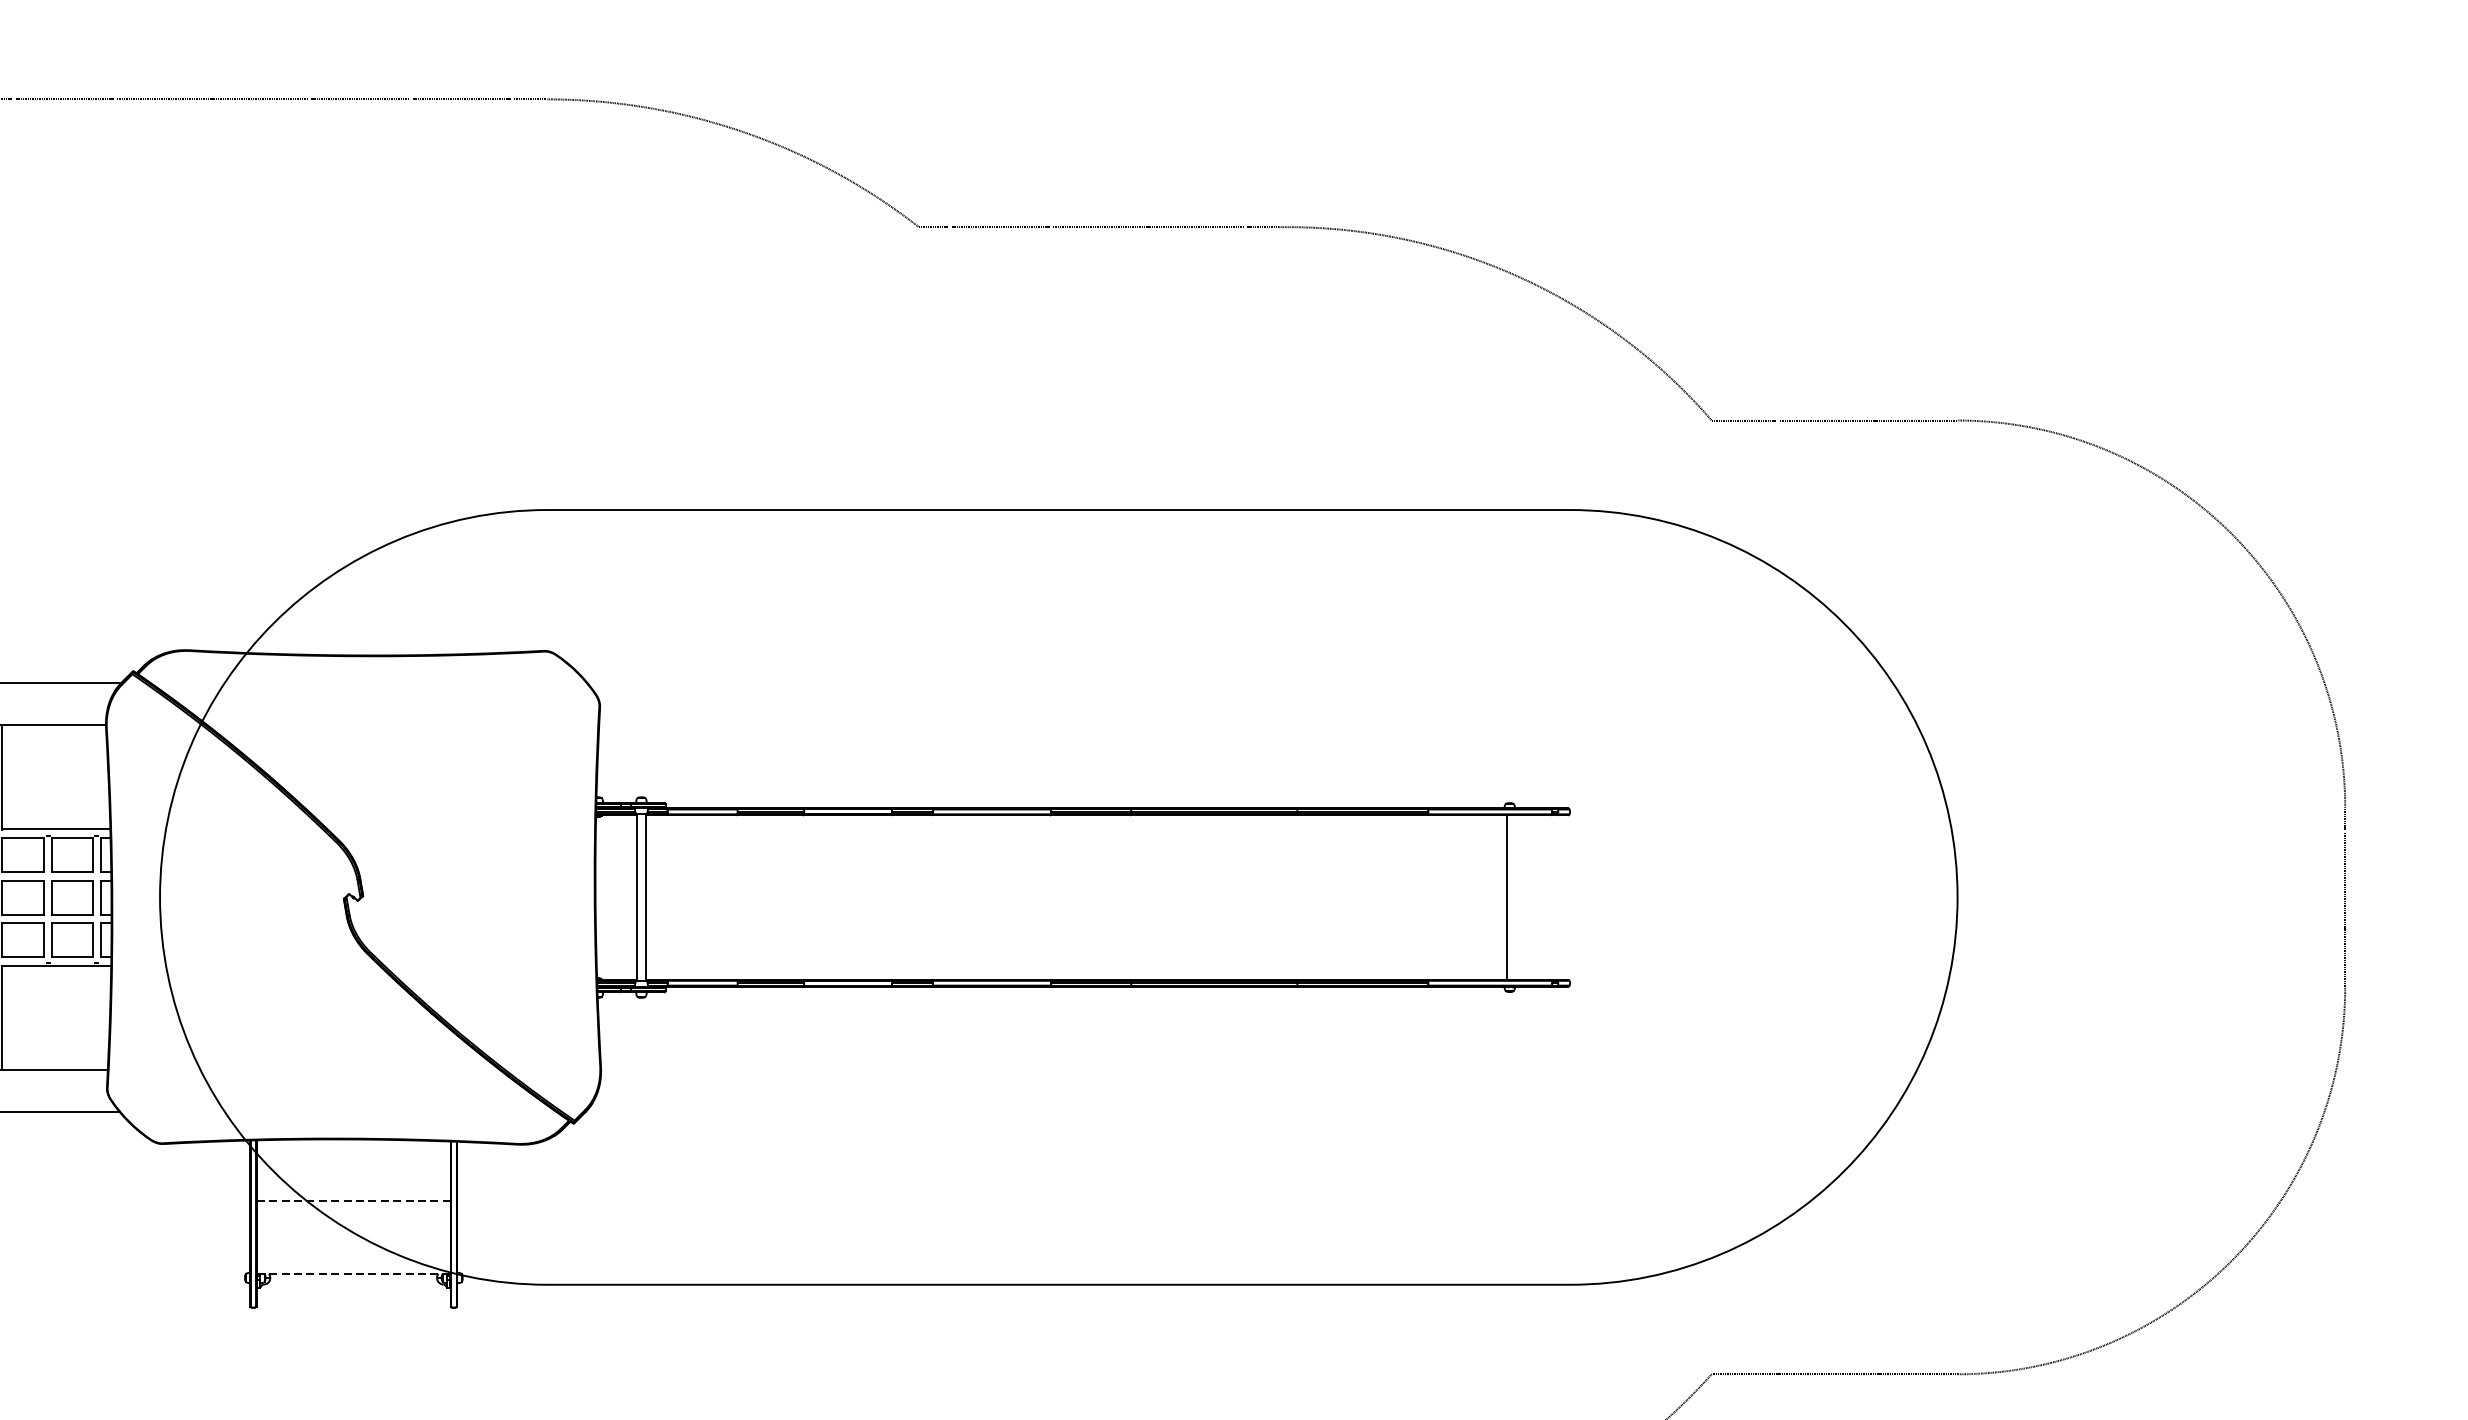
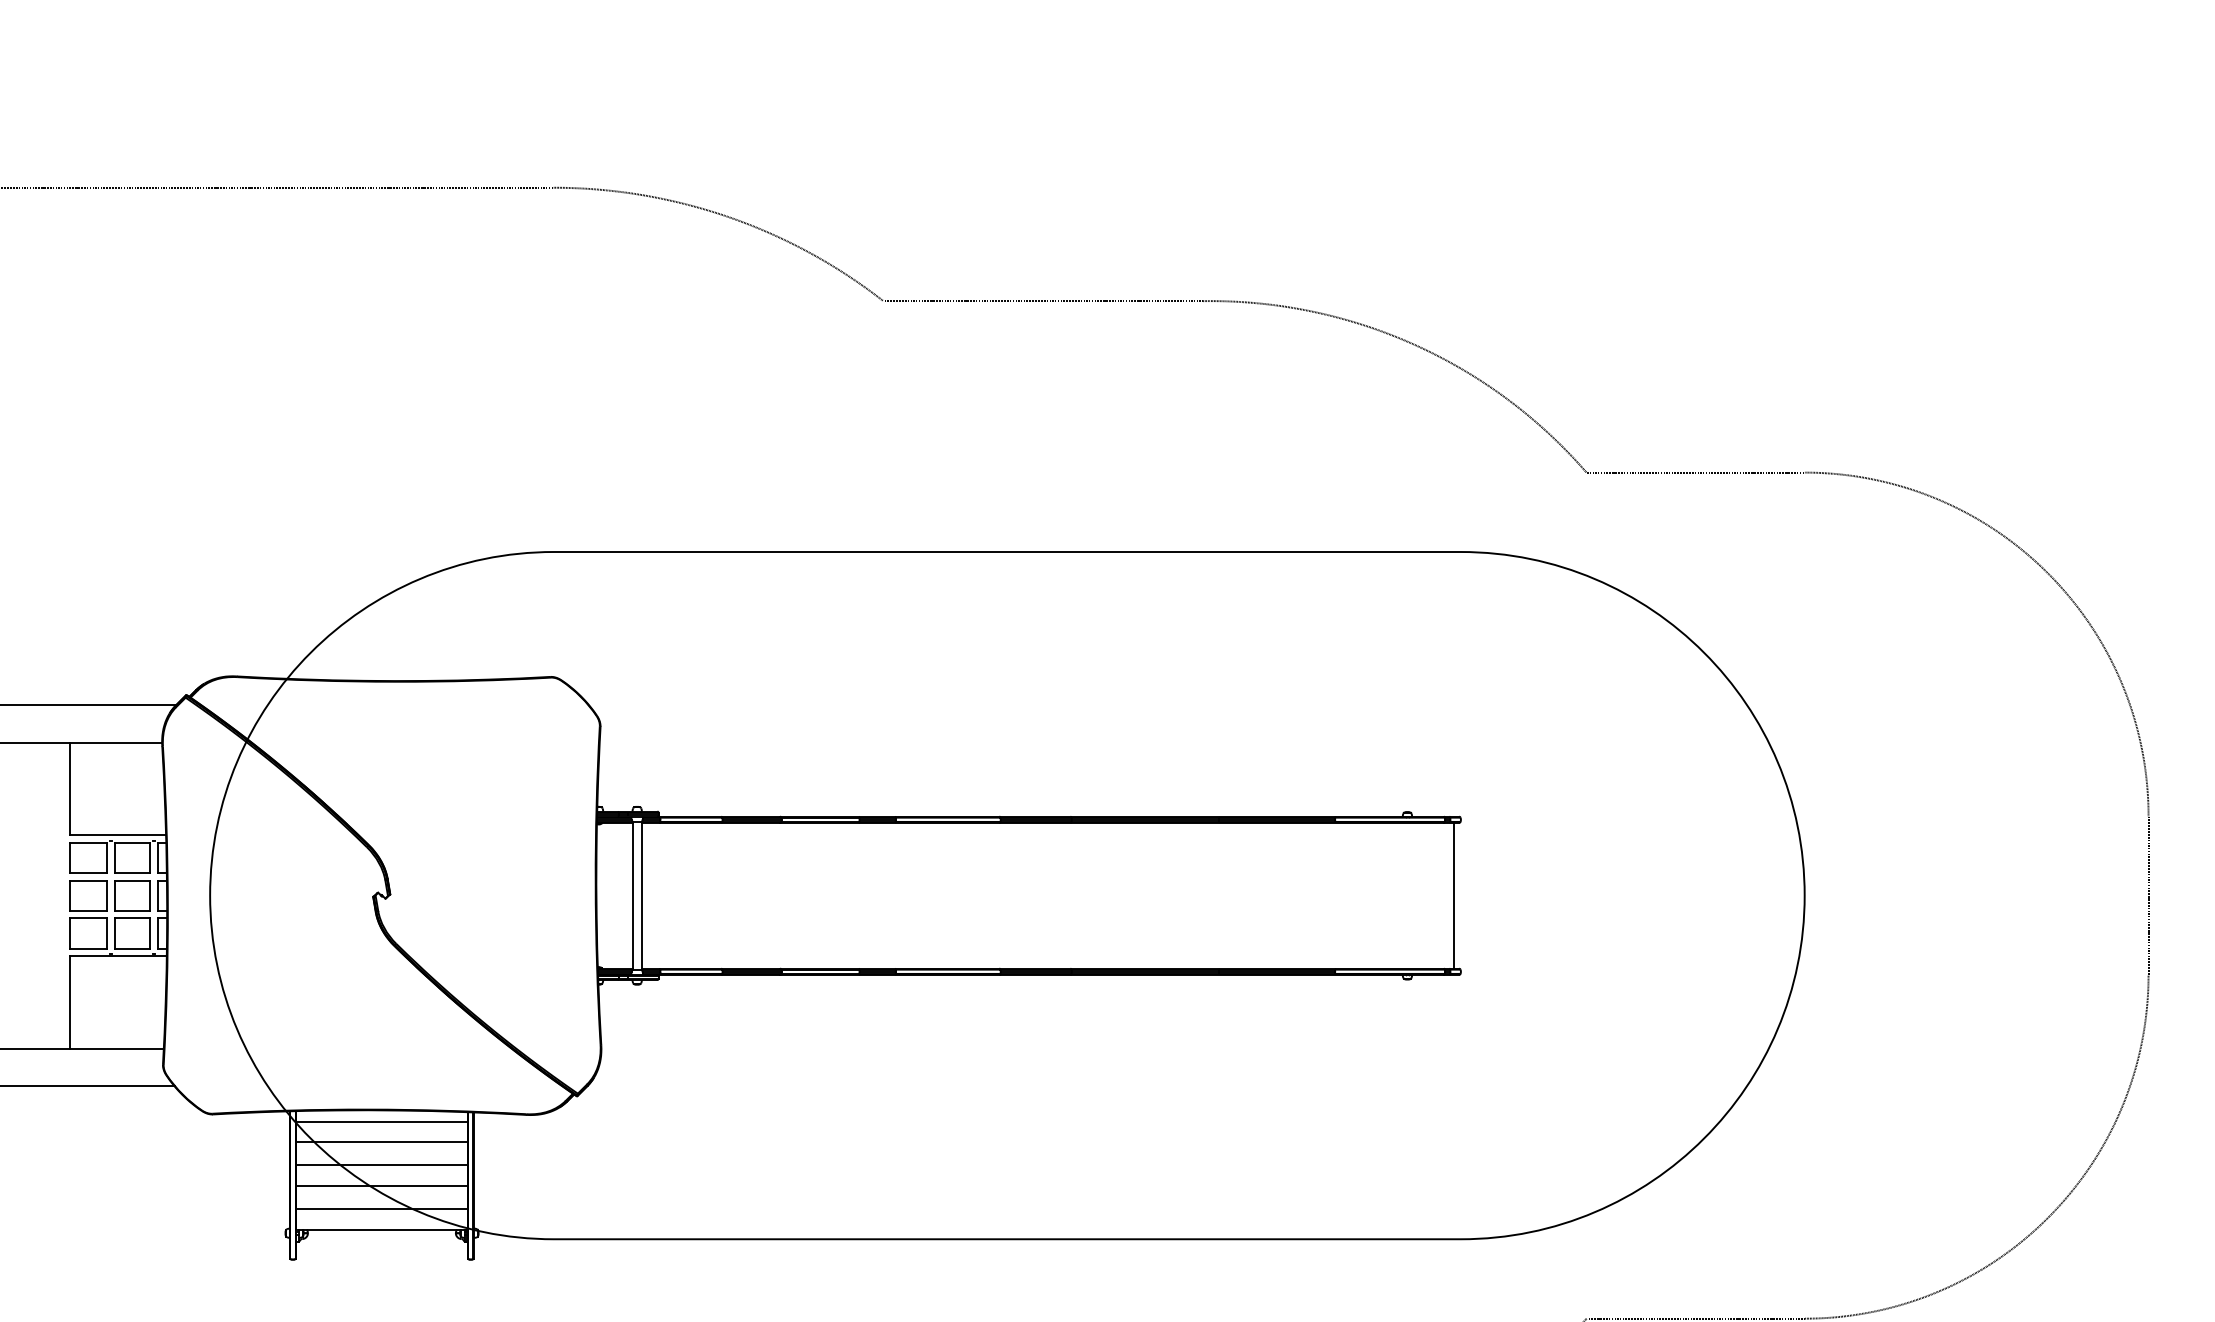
line: (1507, 897) -> (1454, 895), moved
line: (353, 1152) -> (381, 1121), added
line: (353, 1175) -> (381, 1142), added
line: (353, 1201) -> (381, 1165), dashed -> solid
line: (353, 1224) -> (381, 1185), added
line: (353, 1251) -> (381, 1209), added
line: (353, 1273) -> (381, 1229), dashed -> solid

